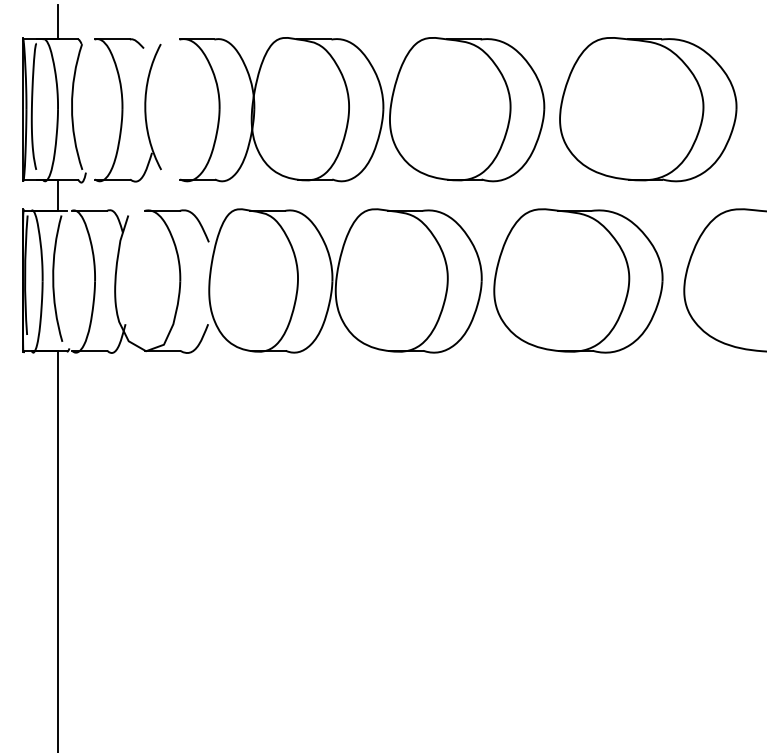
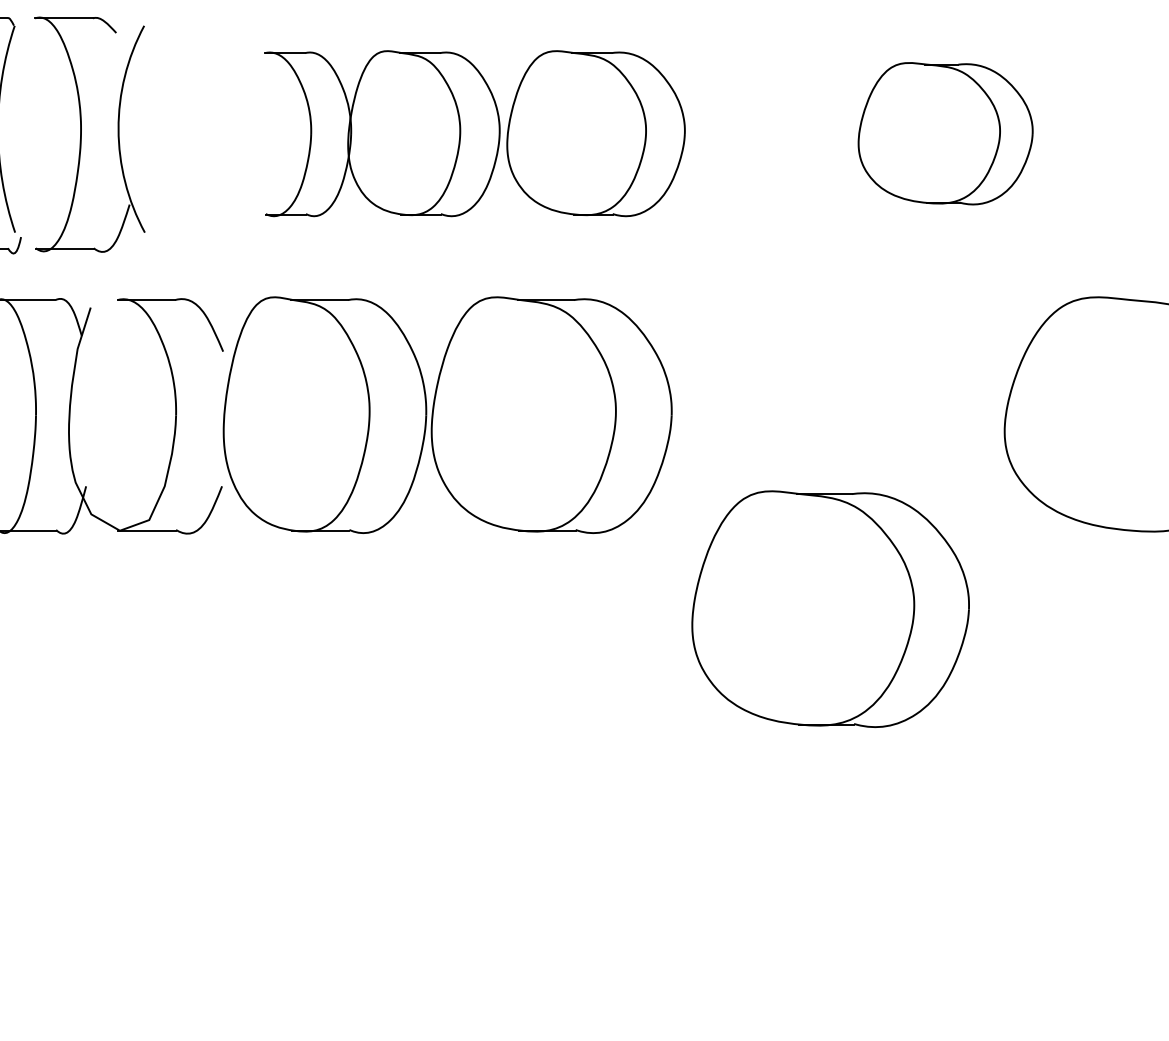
part: (362, 109) -> (475, 133), size x0.7
part: (648, 109) -> (945, 133), size x0.6
part: (578, 280) -> (830, 608), moved

